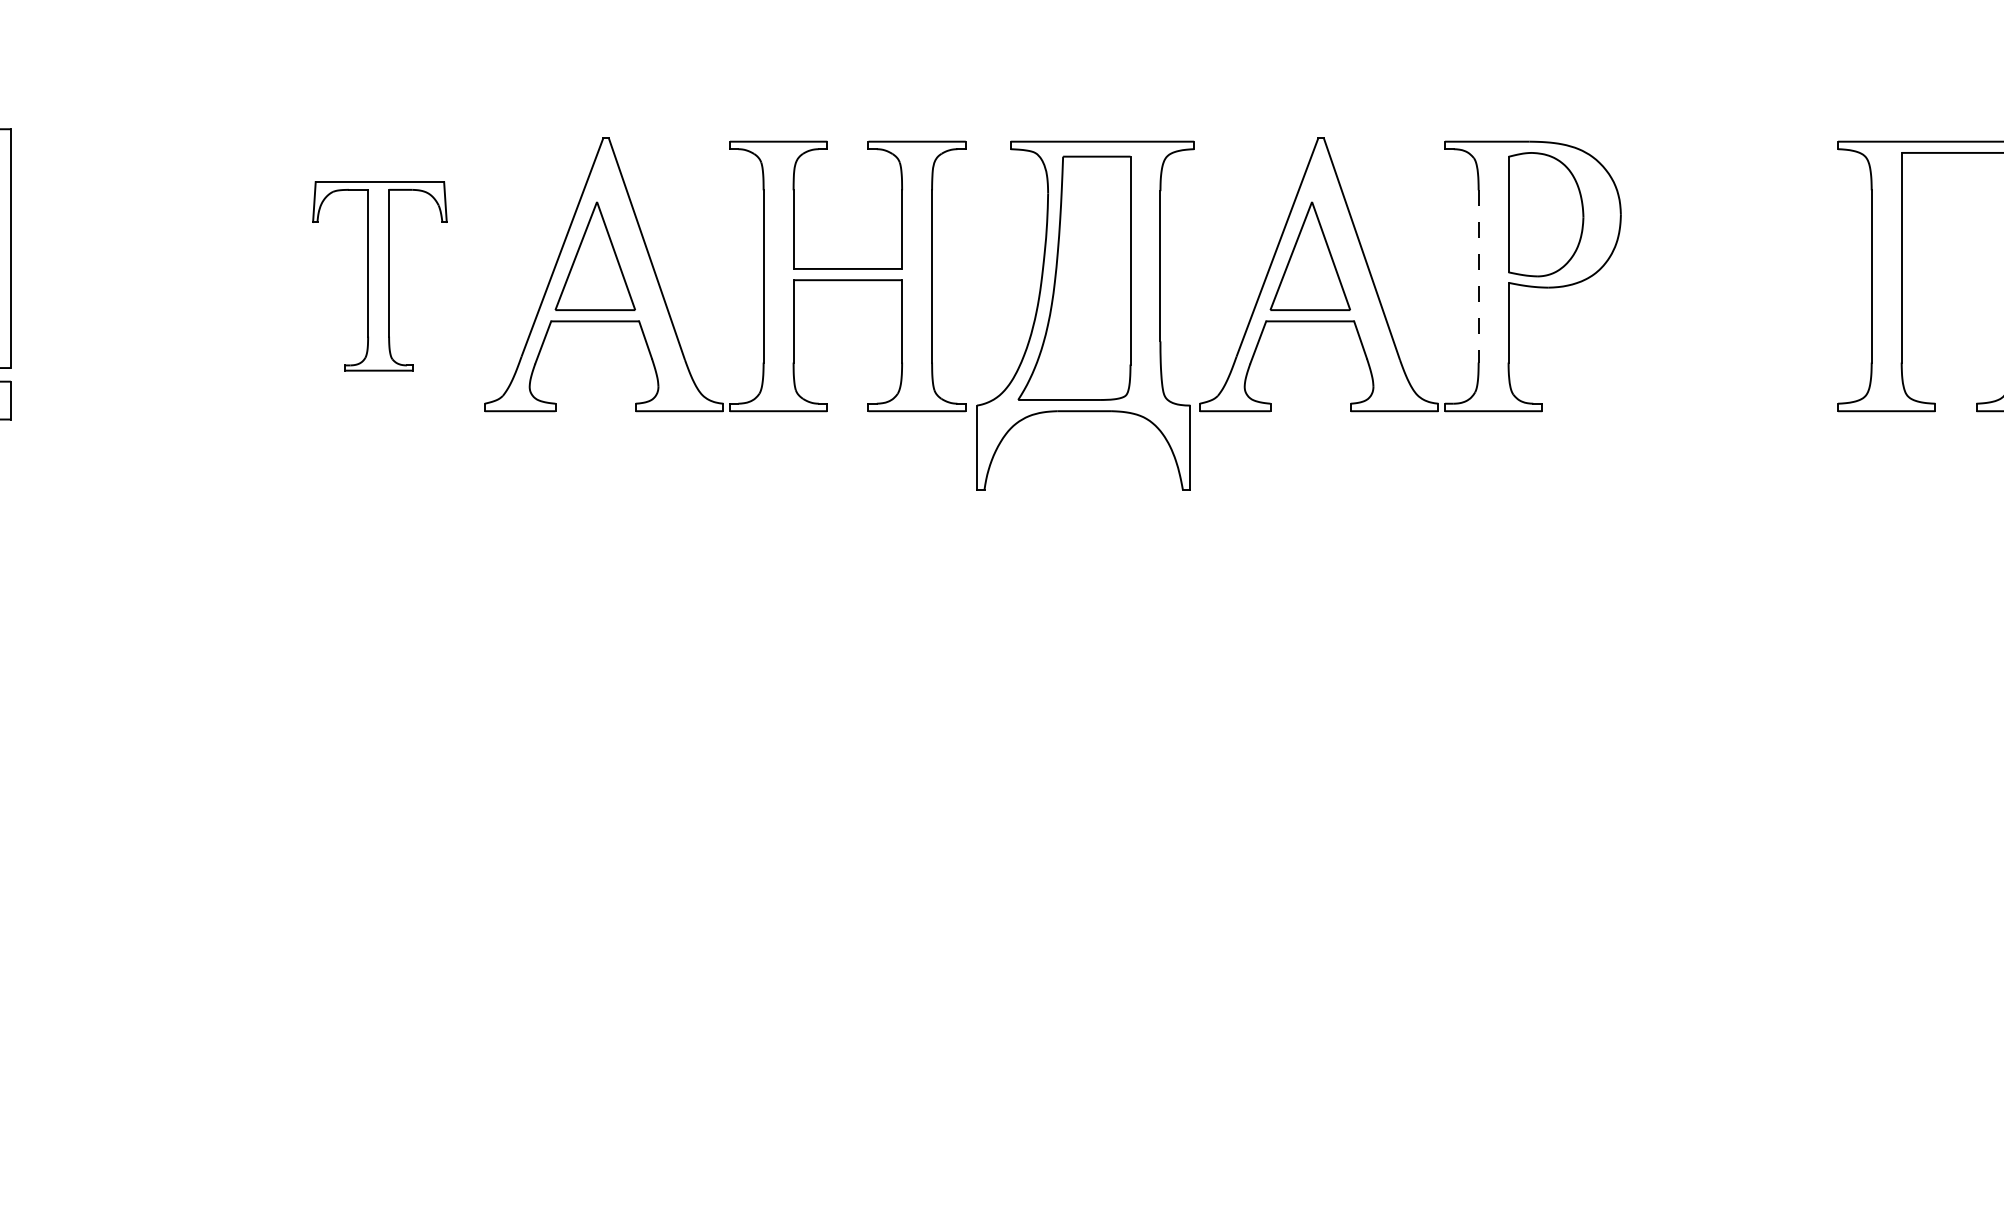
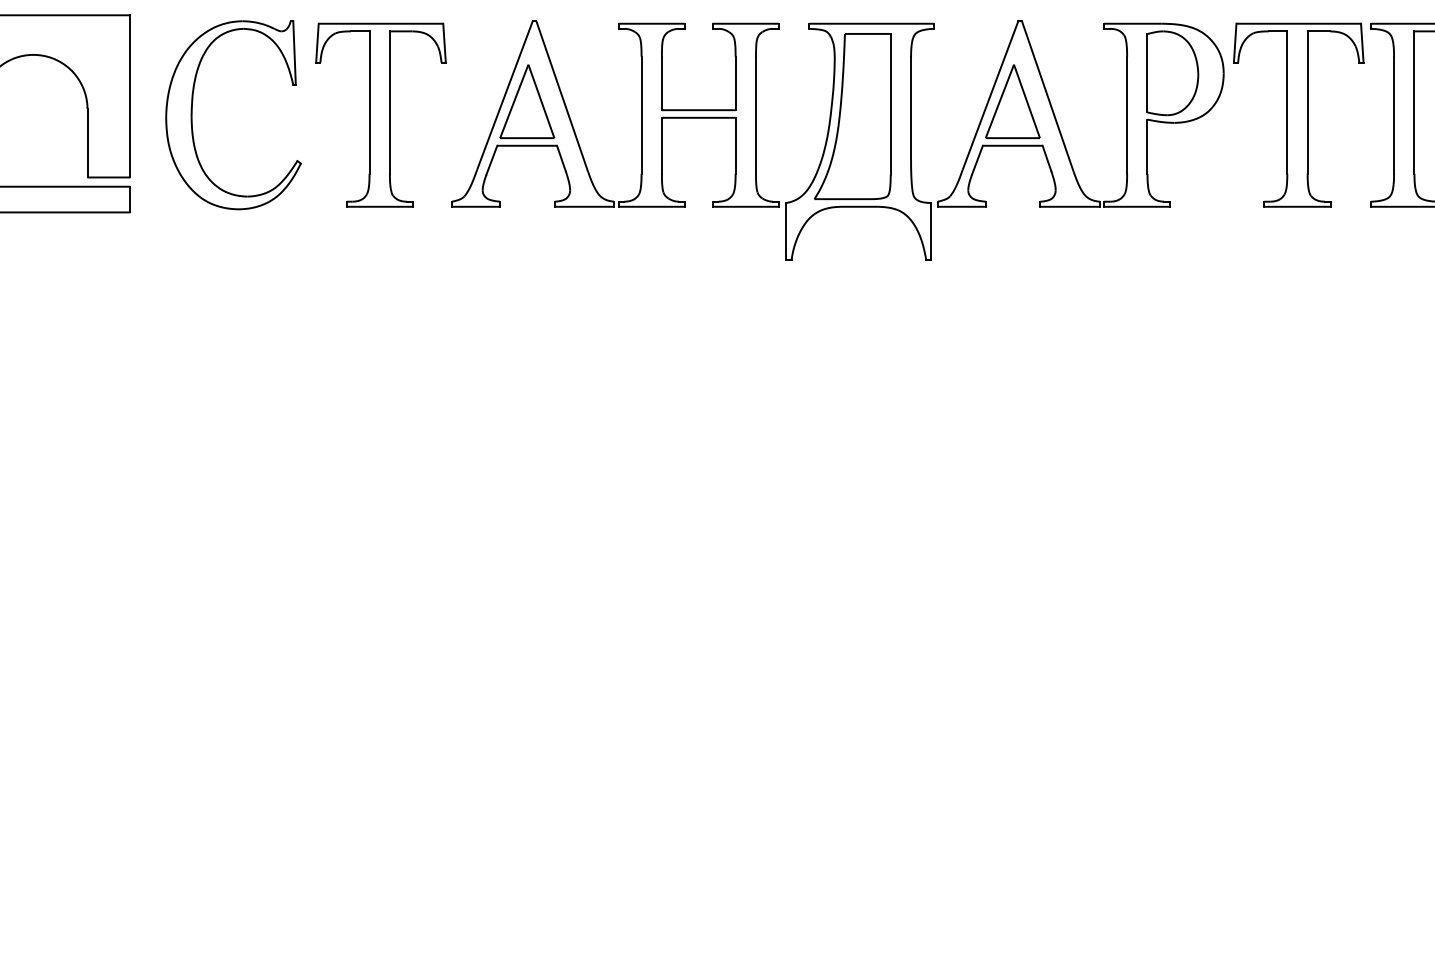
part: (379, 275) -> (380, 114), size x1.43
part: (1730, 275) -> (1298, 114), added
part: (102, 276) -> (192, 115), added
line: (1479, 276) -> (1127, 115), dashed -> solid

